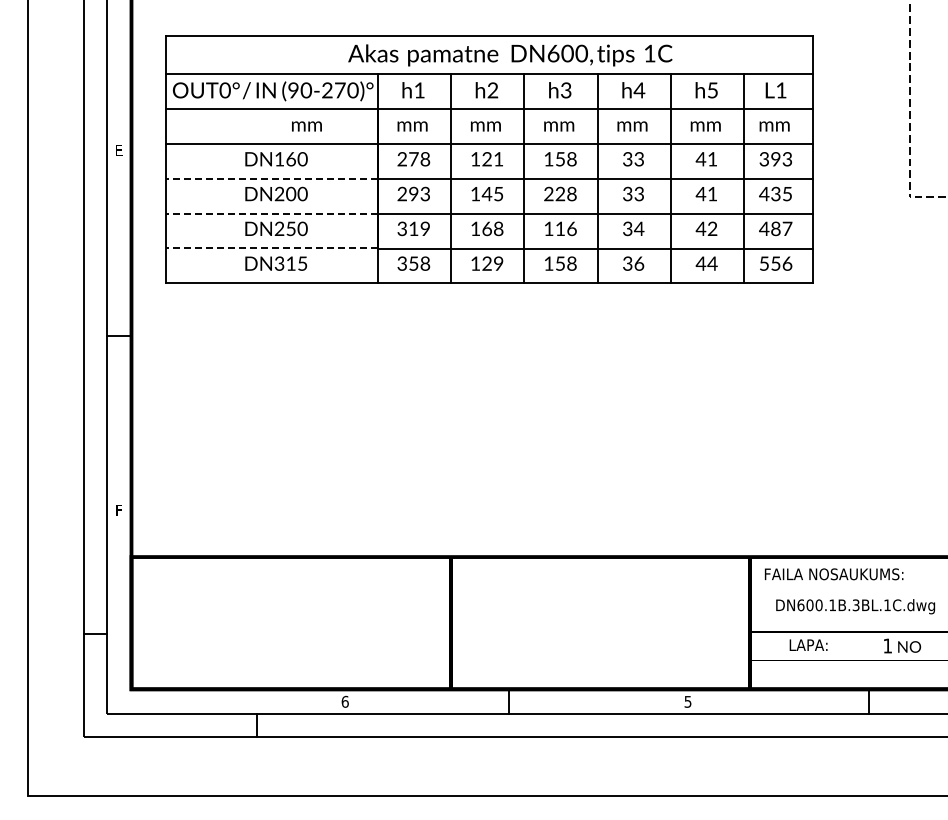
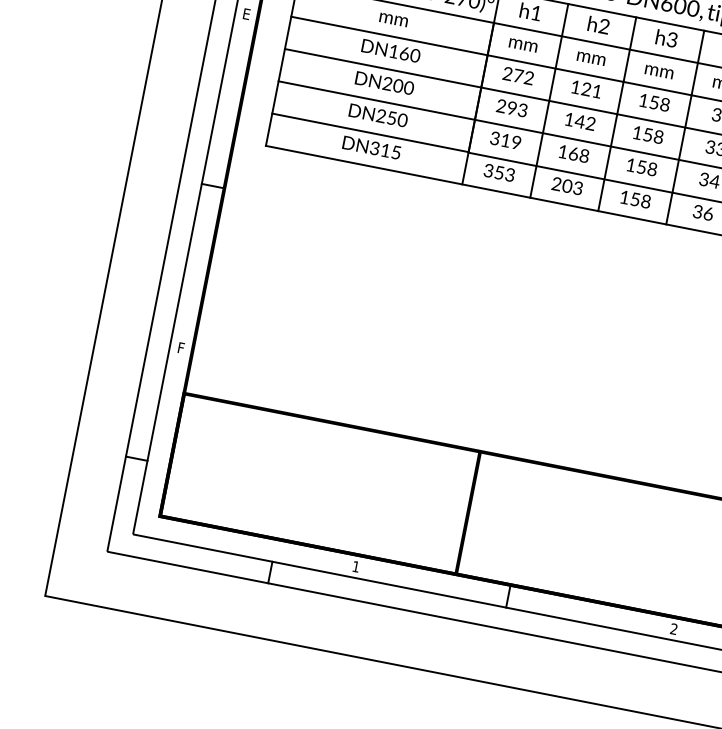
text: (306, 126) -> (393, 19), moved
text: (425, 159) -> (529, 78), 278 -> 272
line: (271, 178) -> (382, 67), dashed -> solid
text: (498, 193) -> (590, 123), 145 -> 142
text: (554, 193) -> (642, 133), 228 -> 158
line: (271, 213) -> (376, 100), dashed -> solid
text: (566, 228) -> (647, 167), 116 -> 158
line: (271, 248) -> (370, 132), dashed -> solid
text: (425, 263) -> (510, 174), 358 -> 353
text: (486, 263) -> (566, 185), 129 -> 203
text: (344, 701) -> (355, 566), 6 -> 1
text: (687, 701) -> (673, 628), 5 -> 2

